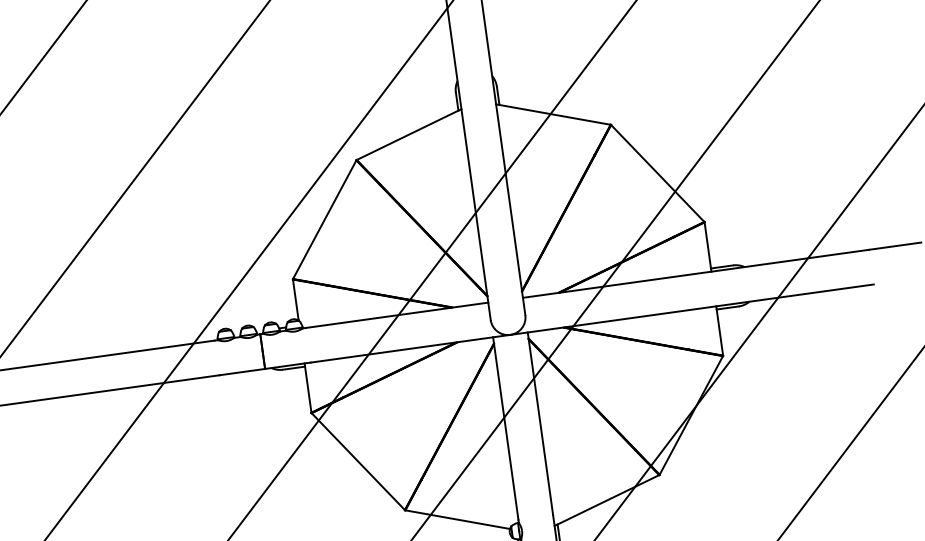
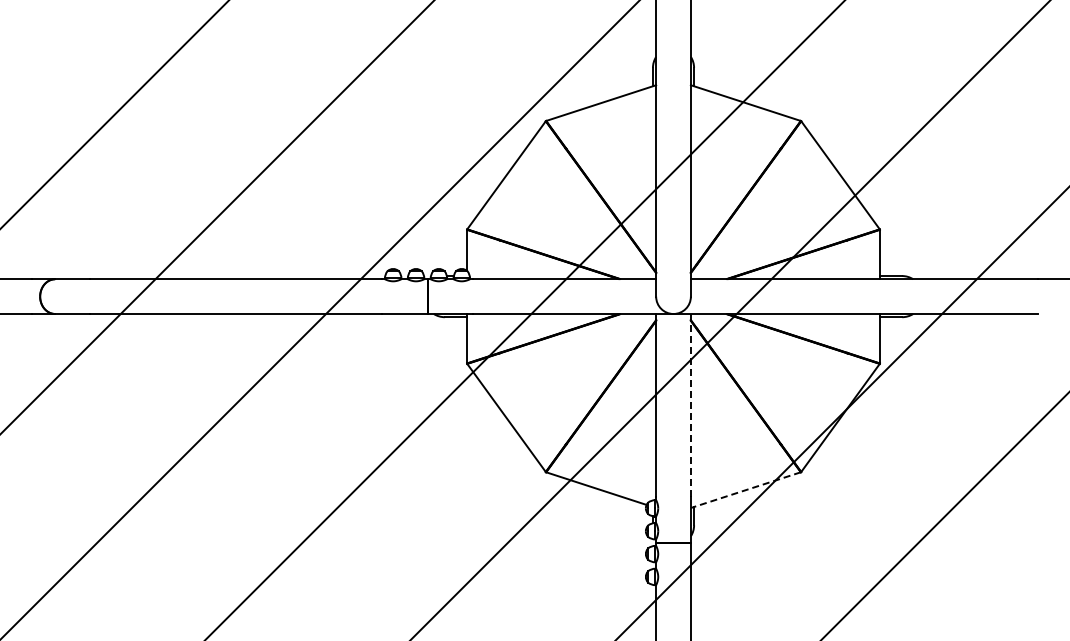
line: (539, 422) -> (690, 404), solid -> dashed
line: (606, 500) -> (745, 490), solid -> dashed

